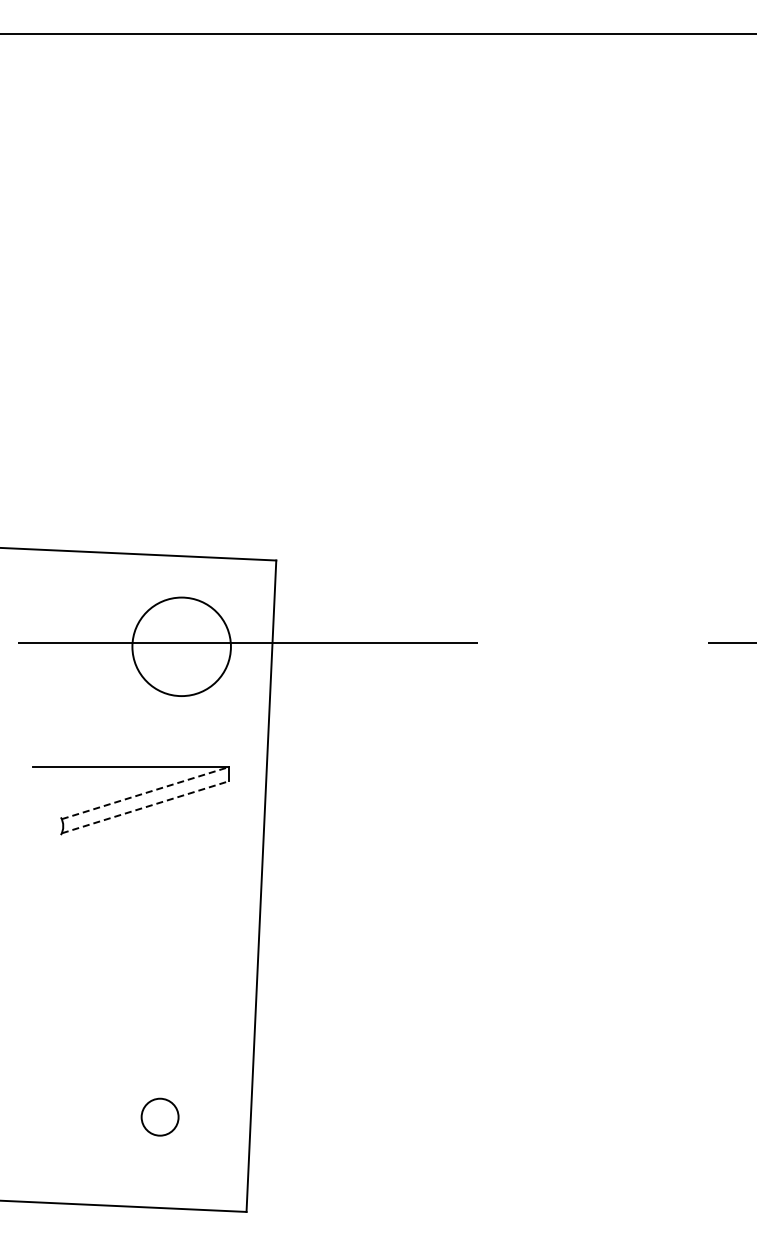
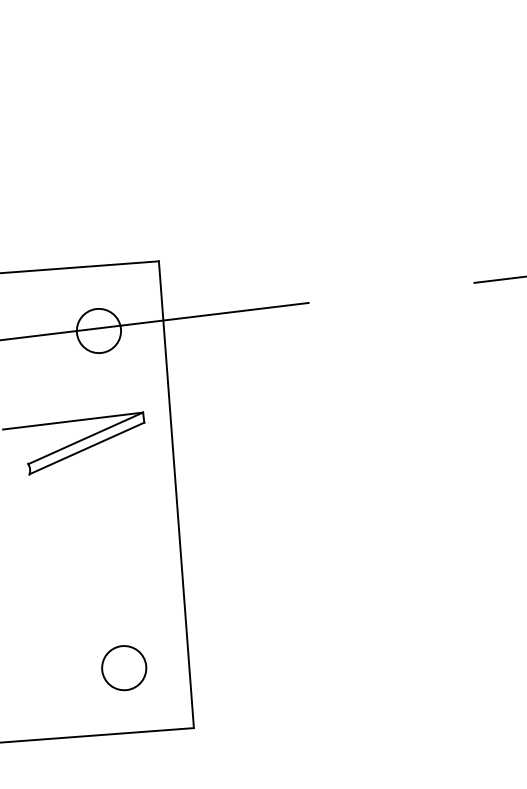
circle: (181, 646) -> (98, 330), size x0.62
line: (145, 793) -> (85, 438), dashed -> solid
line: (145, 807) -> (87, 448), dashed -> solid
circle: (159, 1116) -> (123, 667), size x1.67

